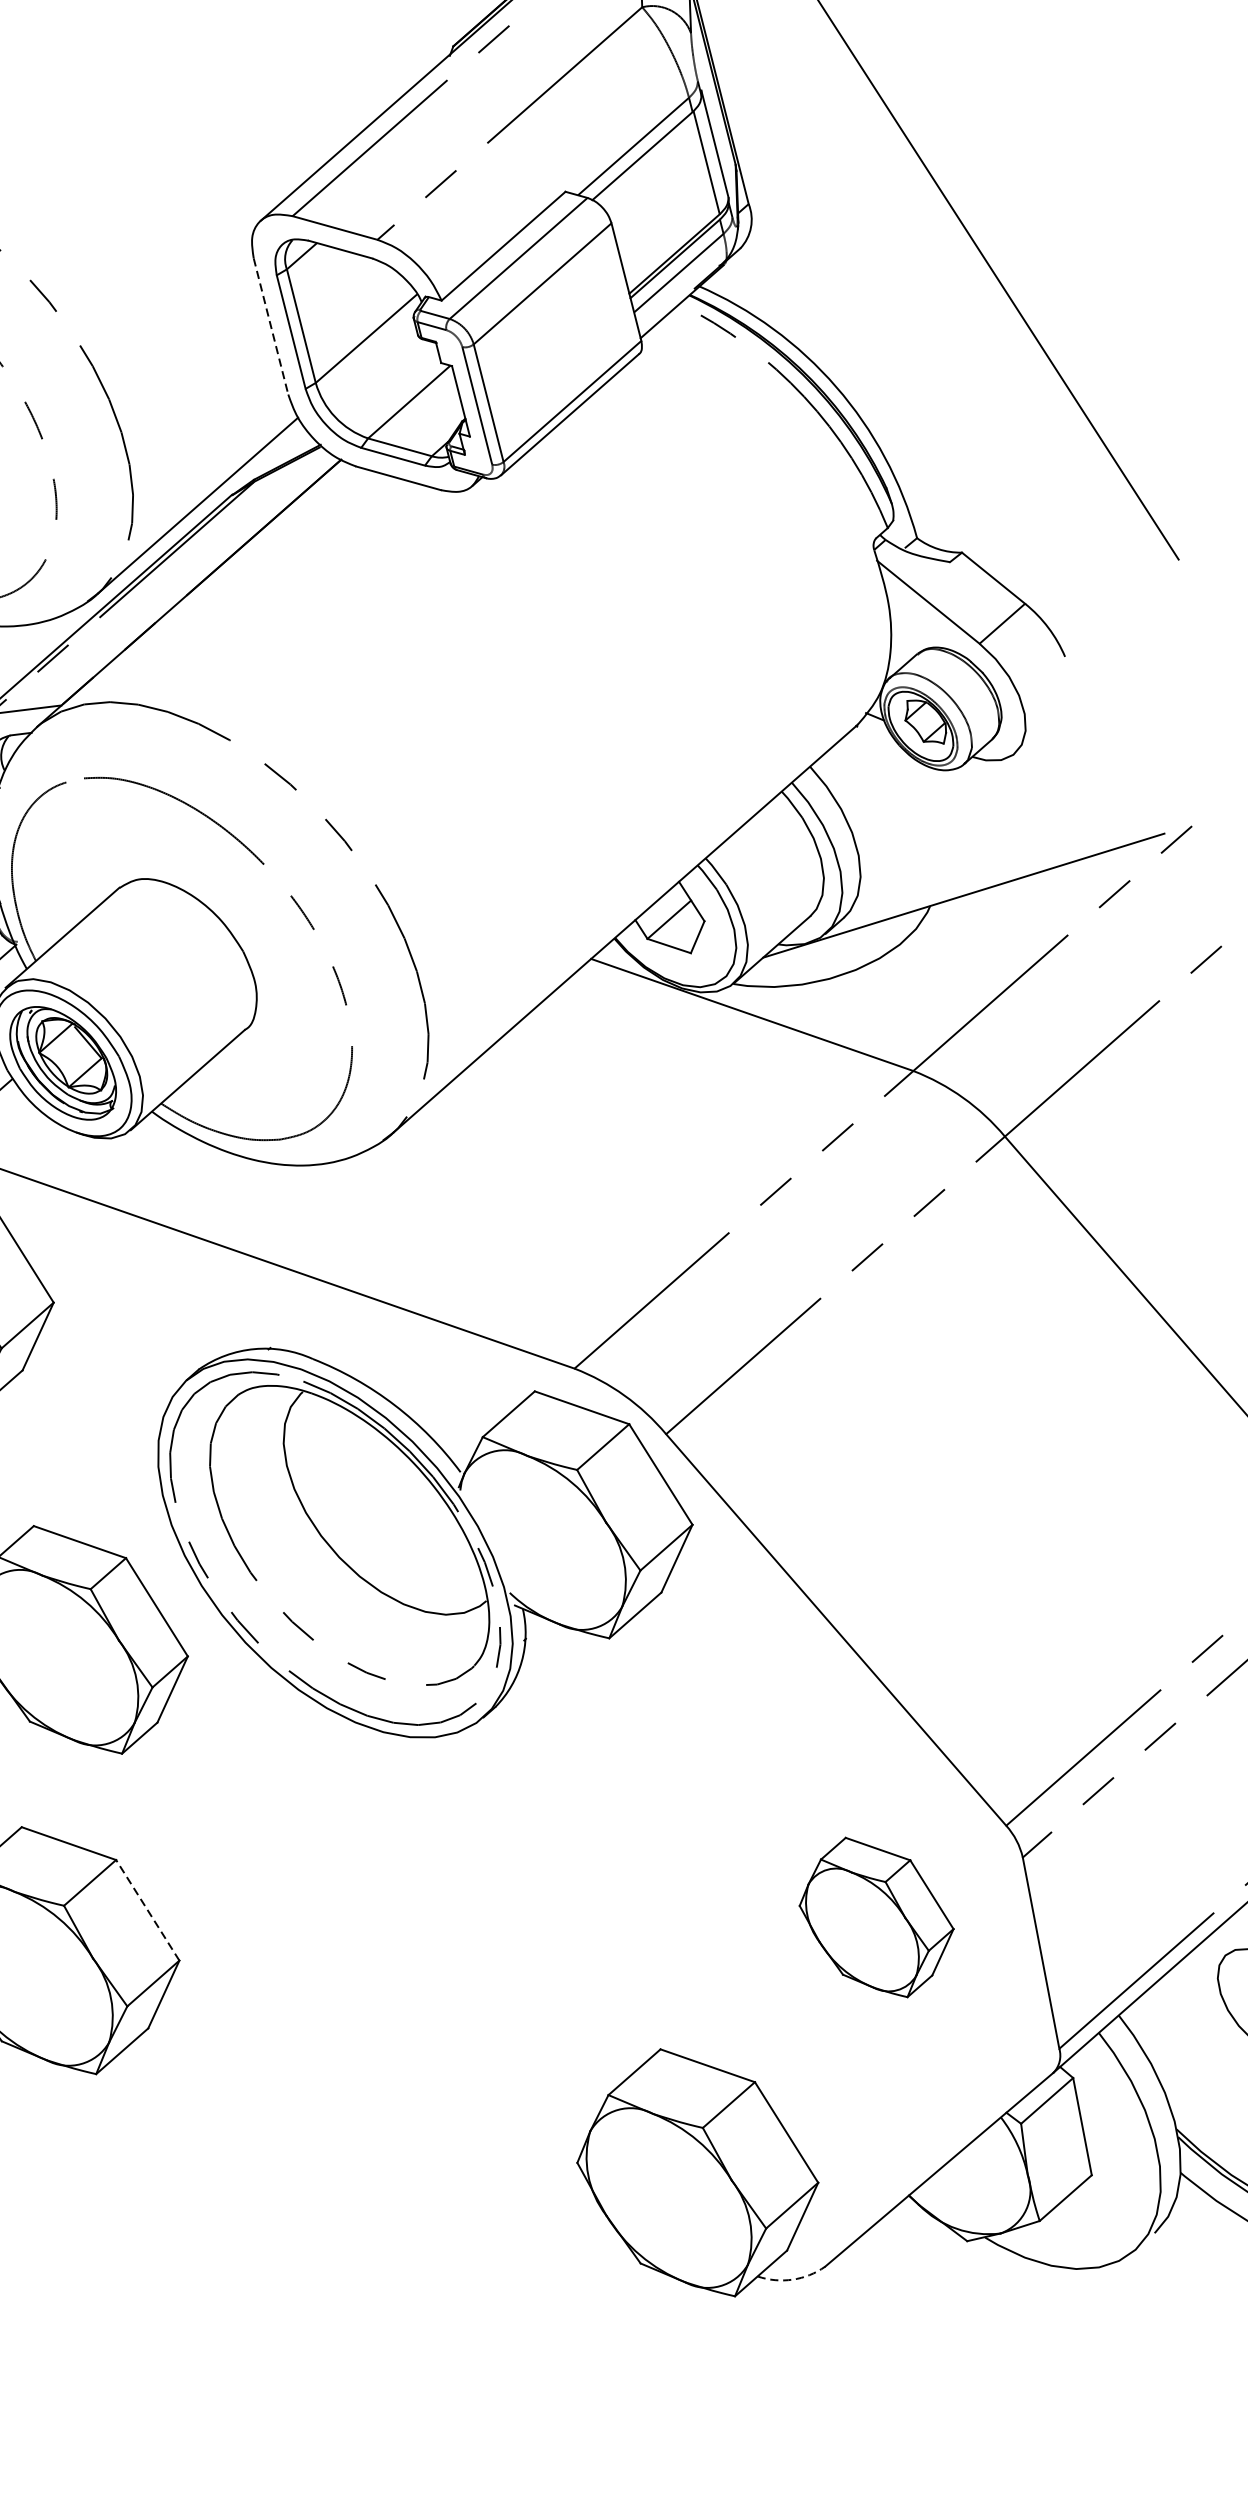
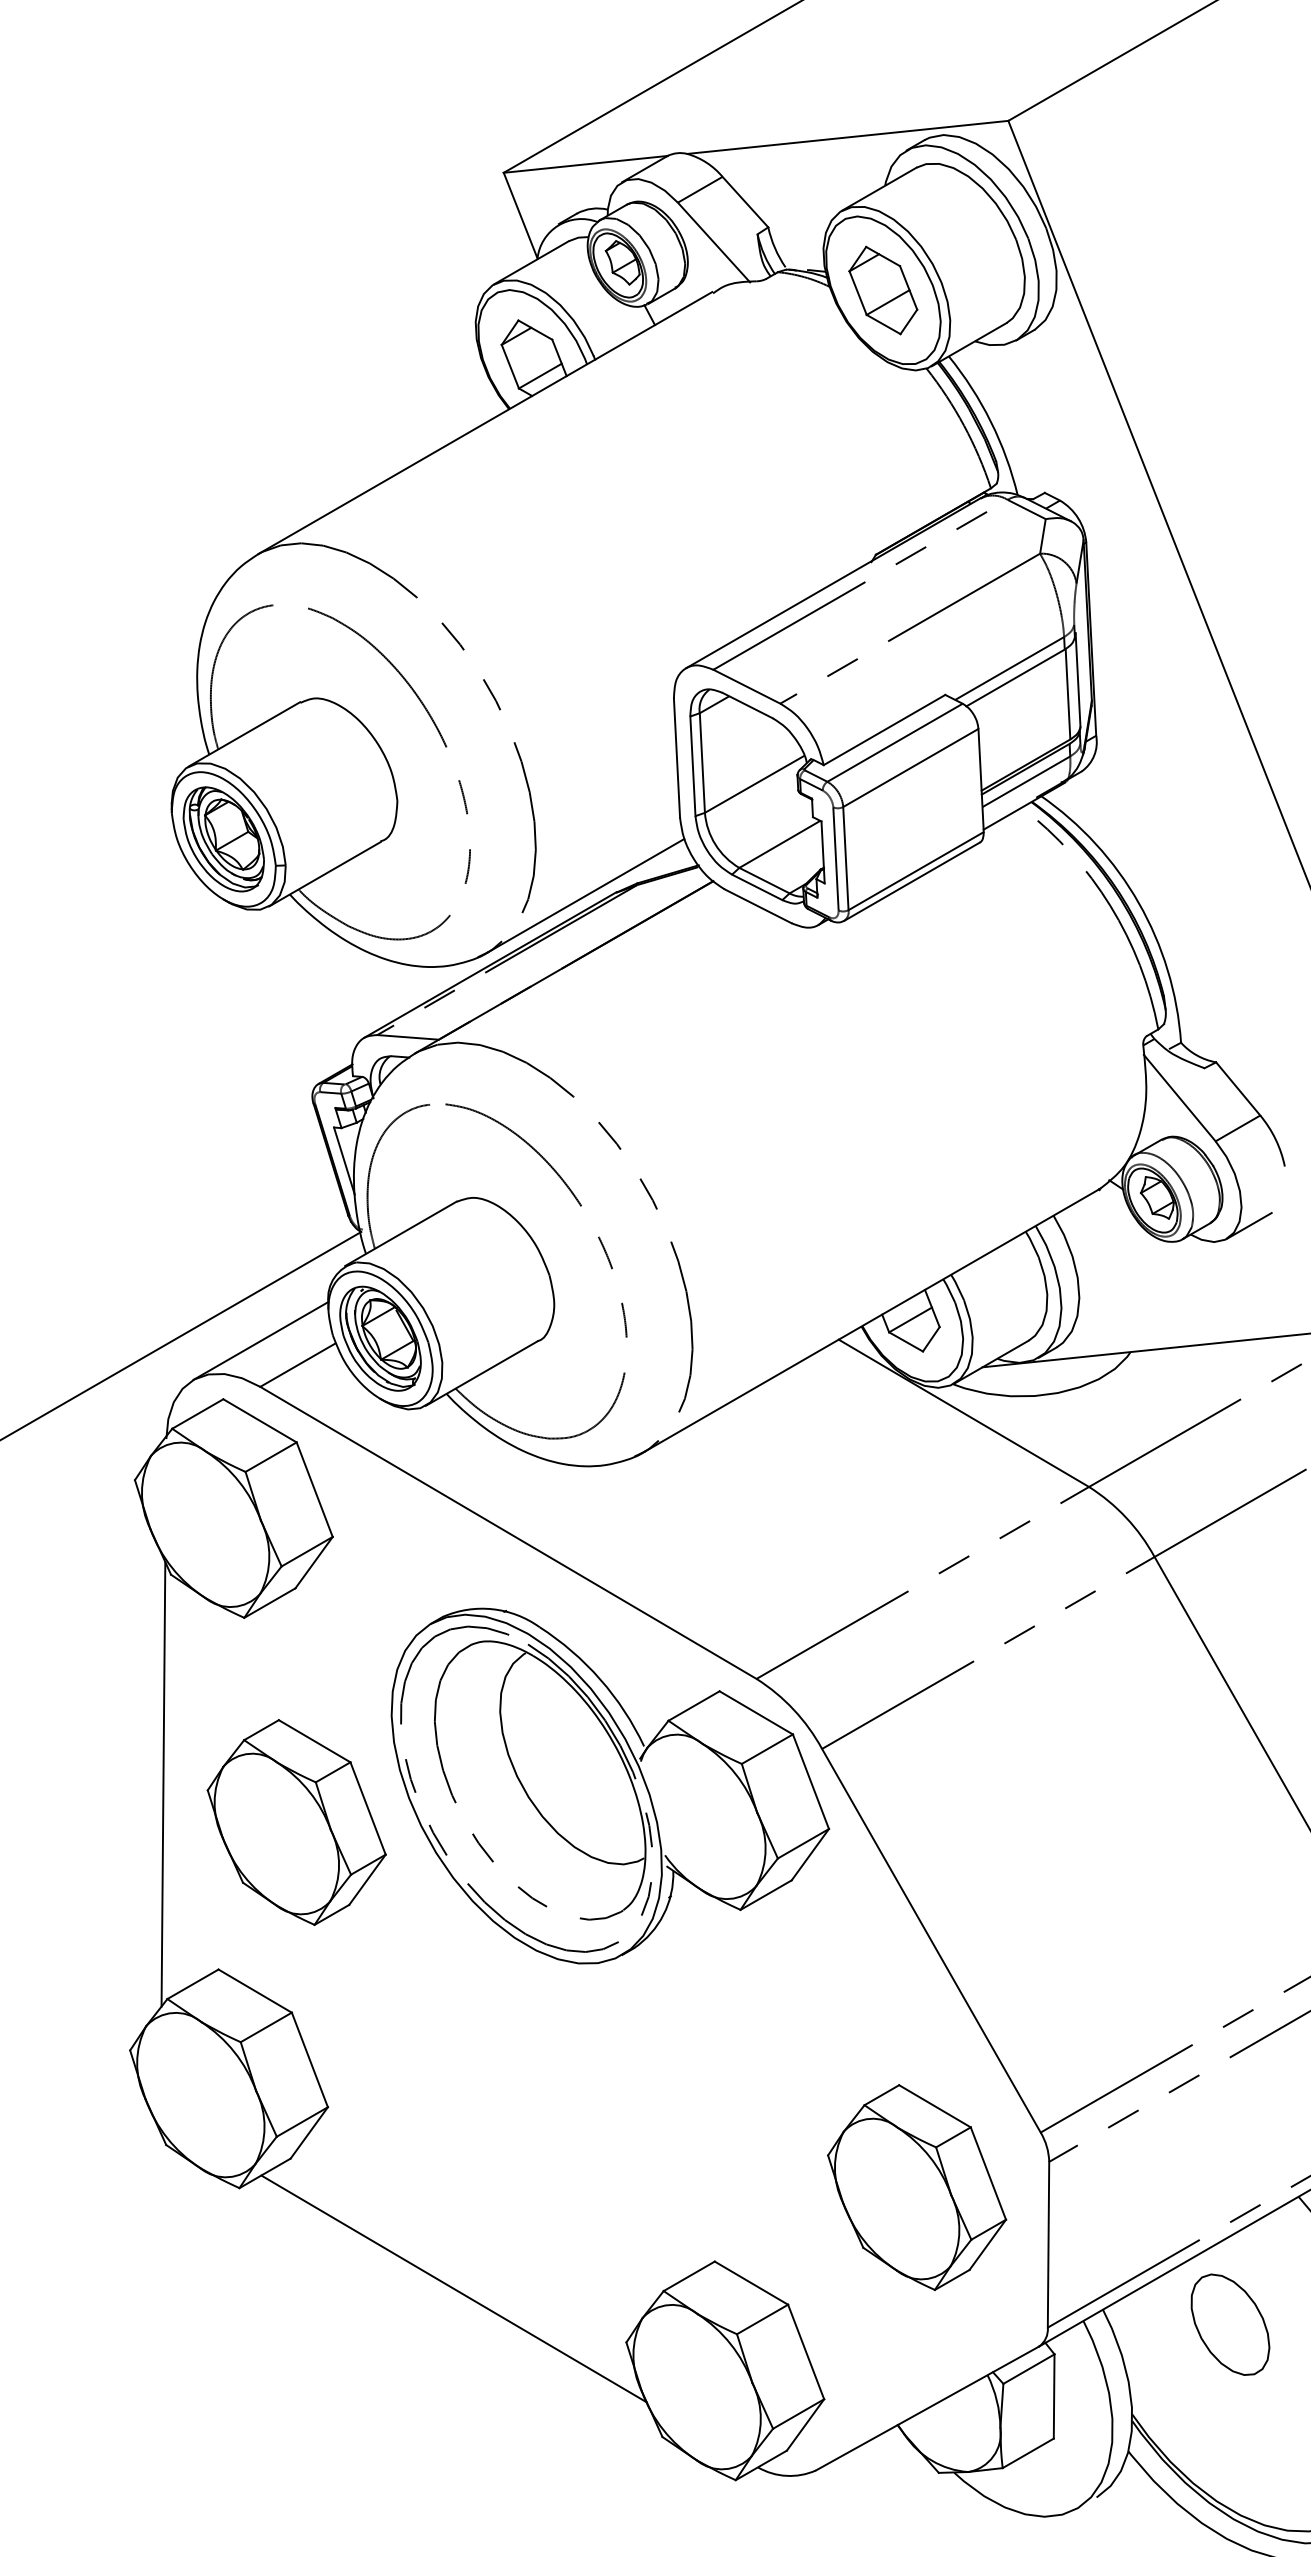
line: (271, 326) -> (677, 758), dashed -> solid
line: (1037, 732) -> (1249, 1225), added
line: (147, 1909) -> (309, 2059), dashed -> solid
part: (876, 1917) -> (917, 2187), size x1.43
line: (365, 2140) -> (453, 2288), added
arc: (792, 2279) -> (786, 2475), dashed -> solid

